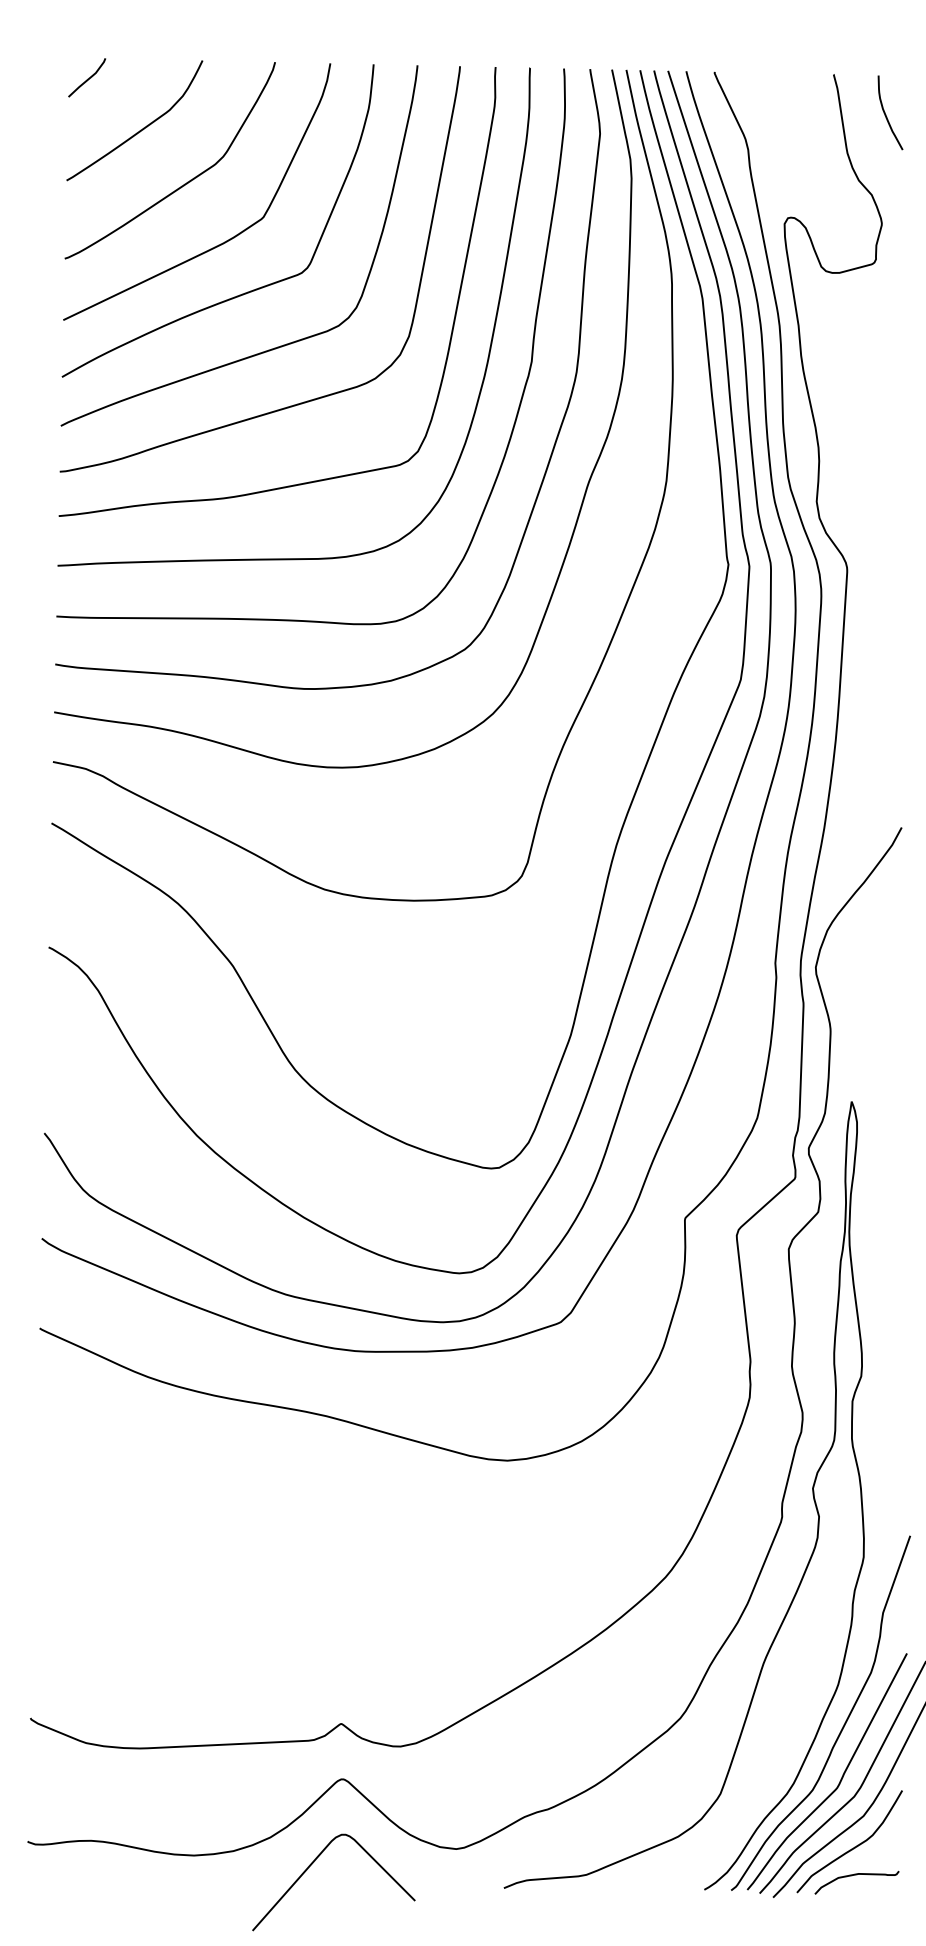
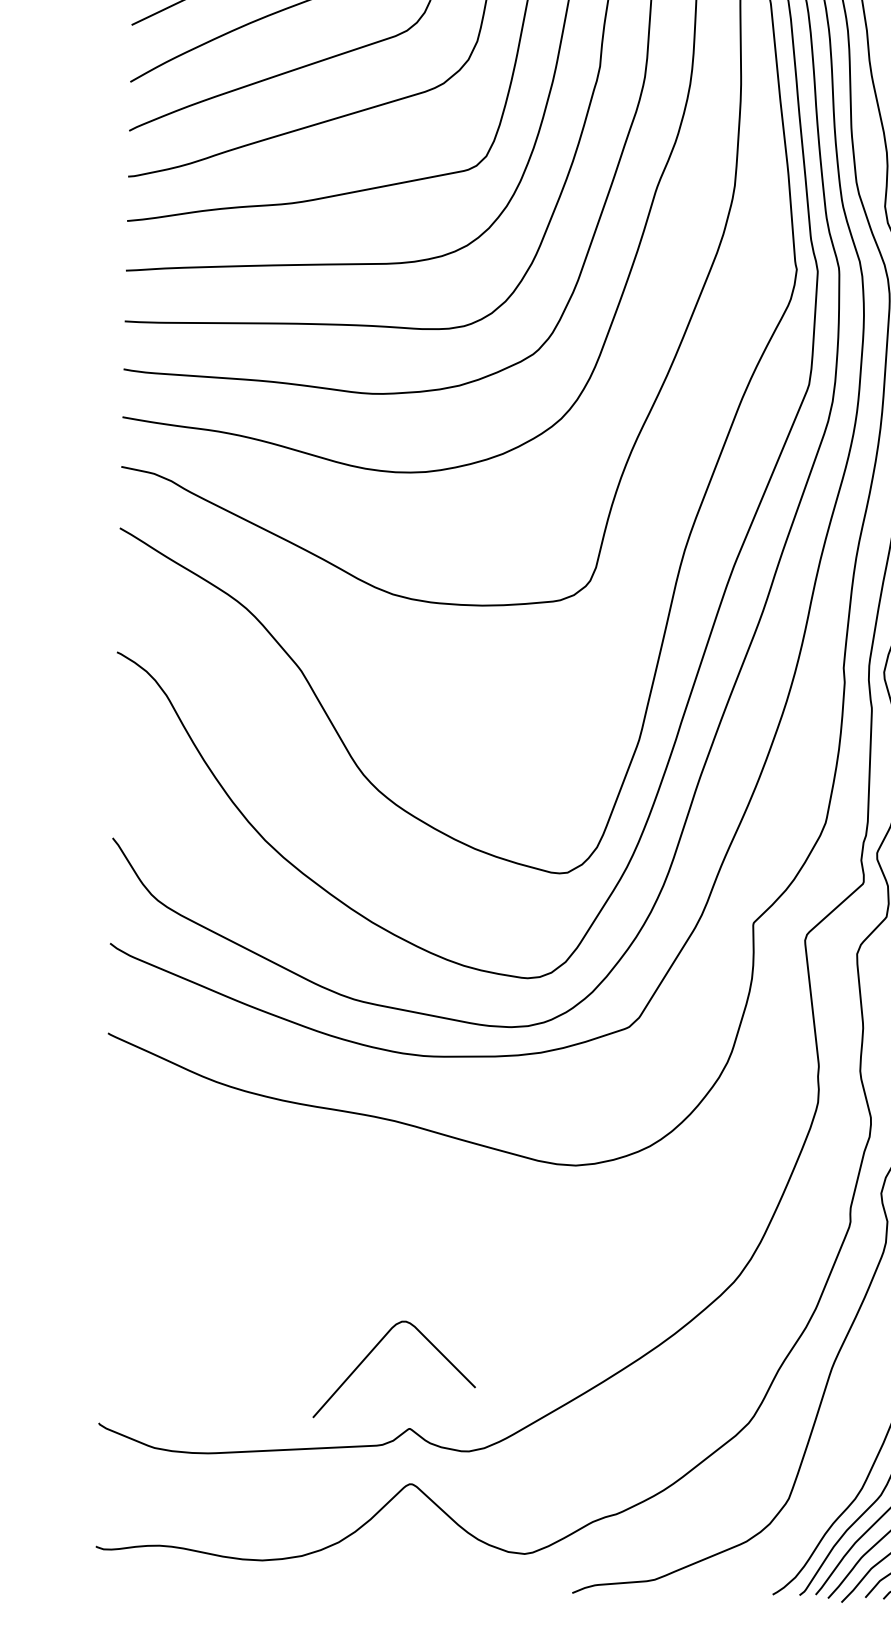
curve: (314, 1862) -> (374, 1349), moved

